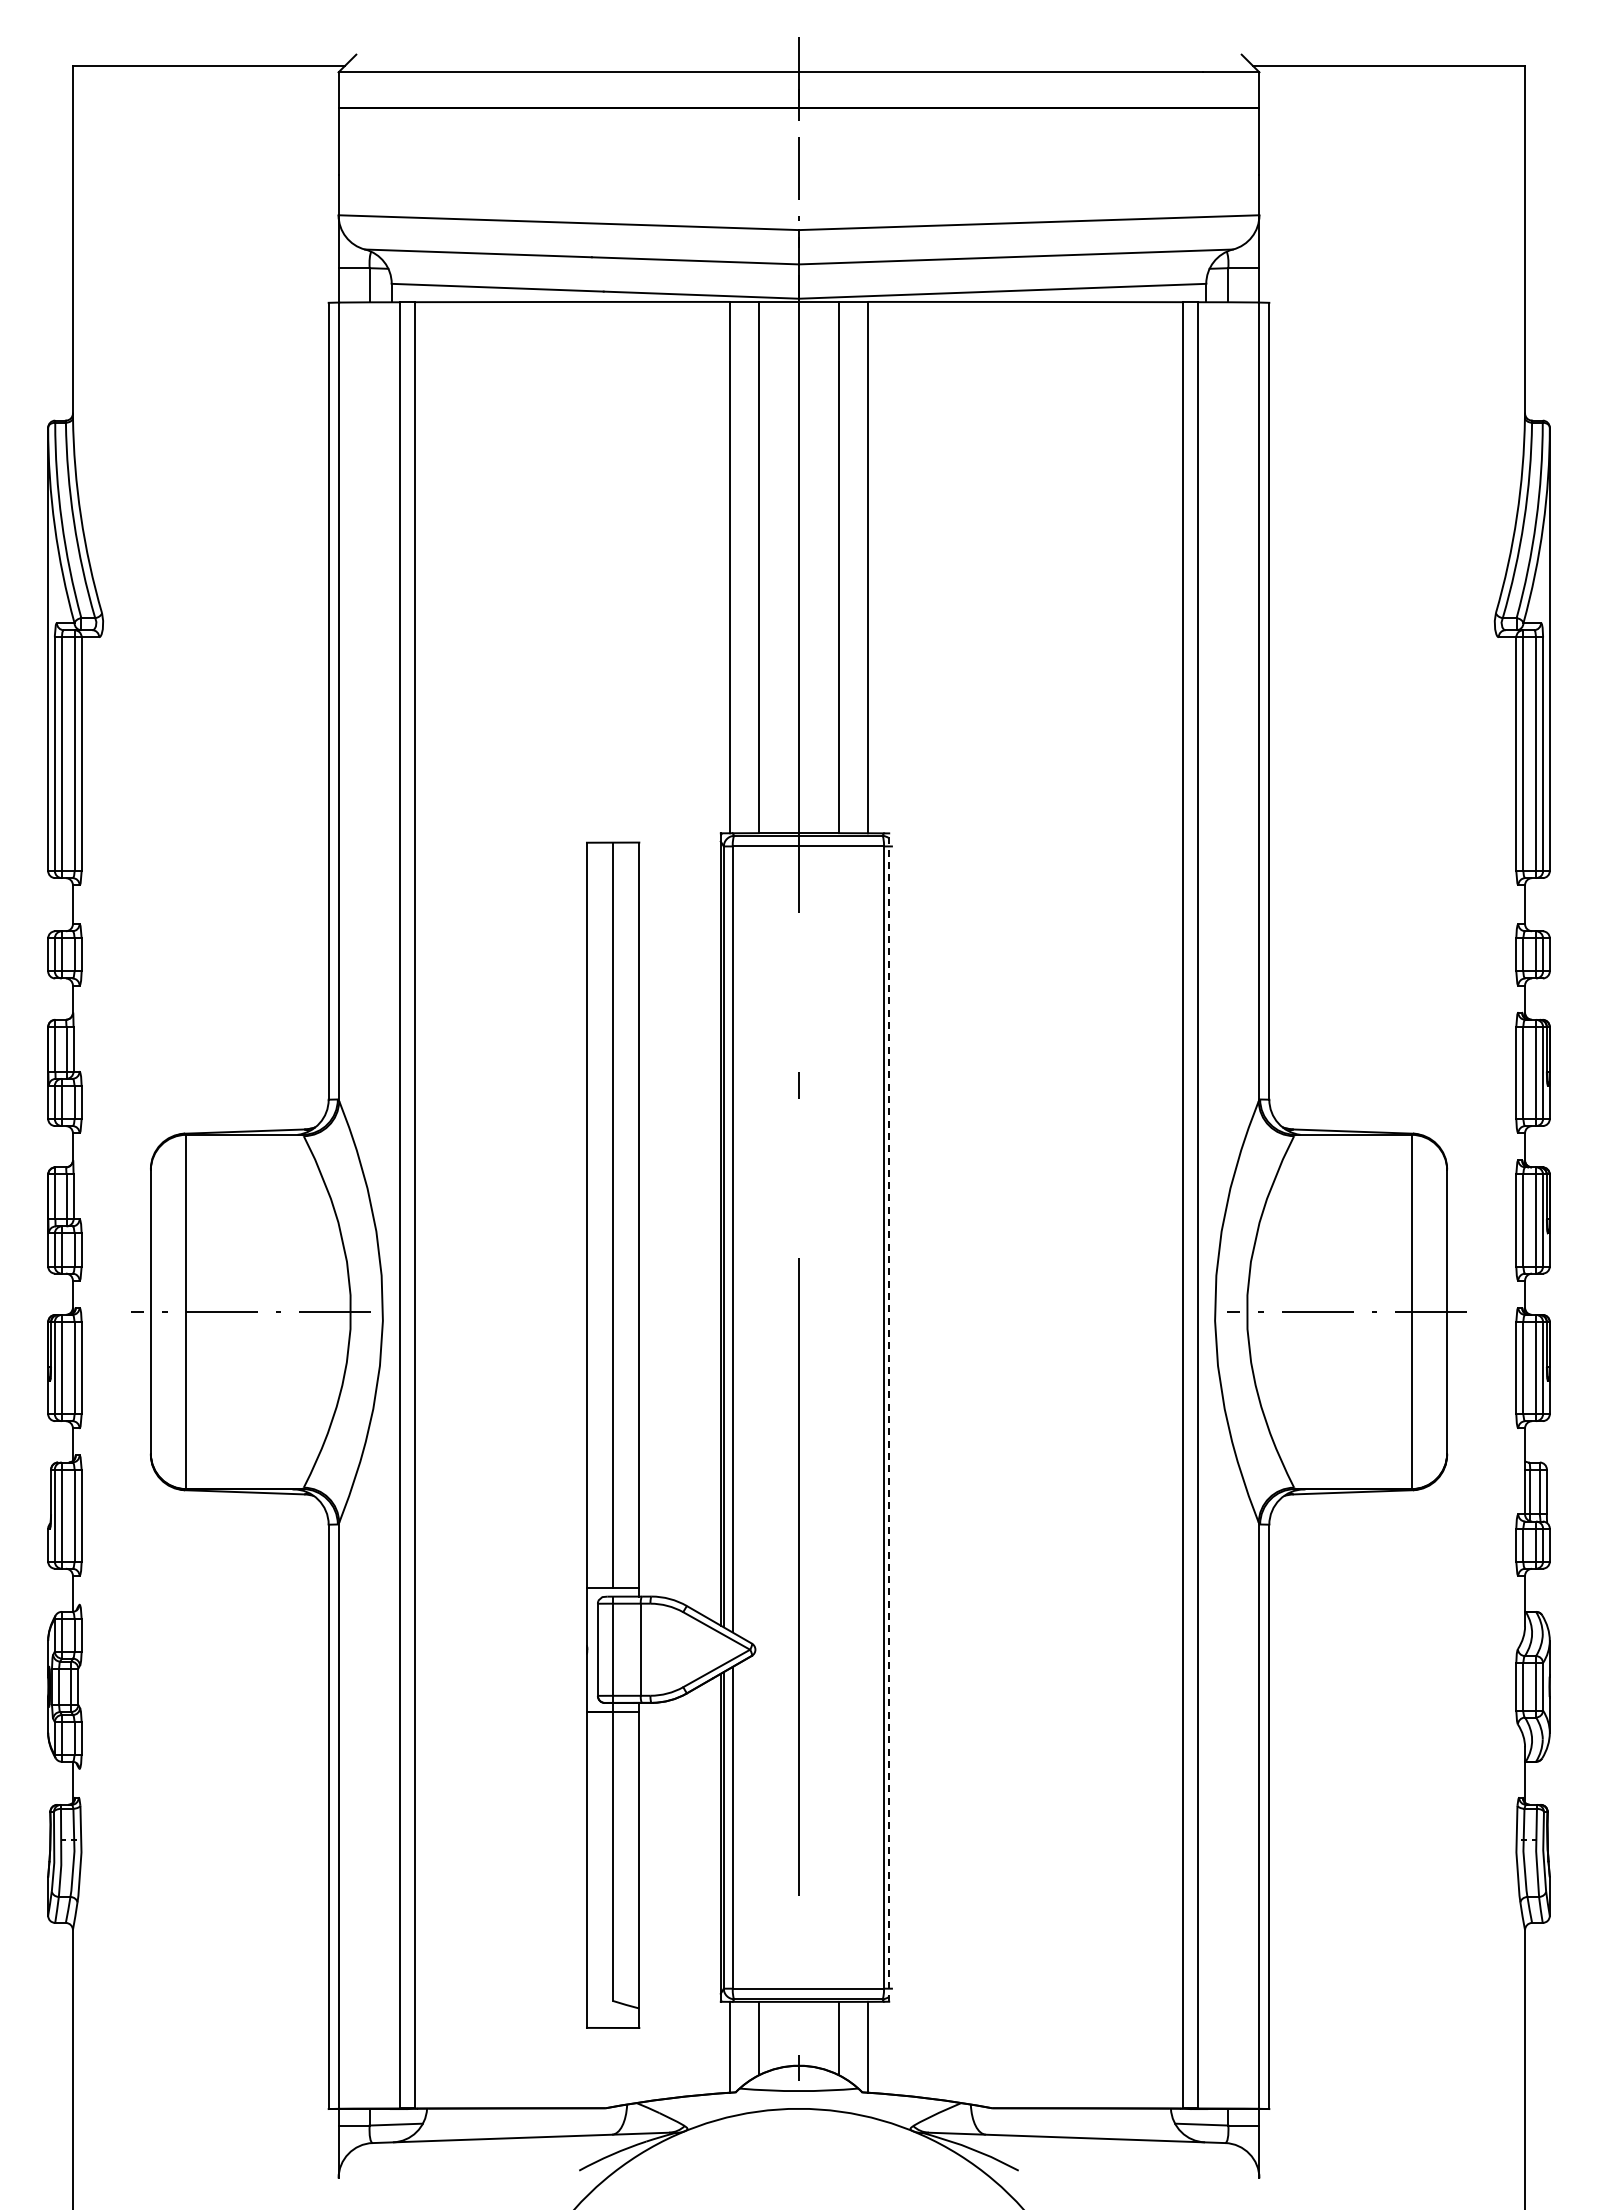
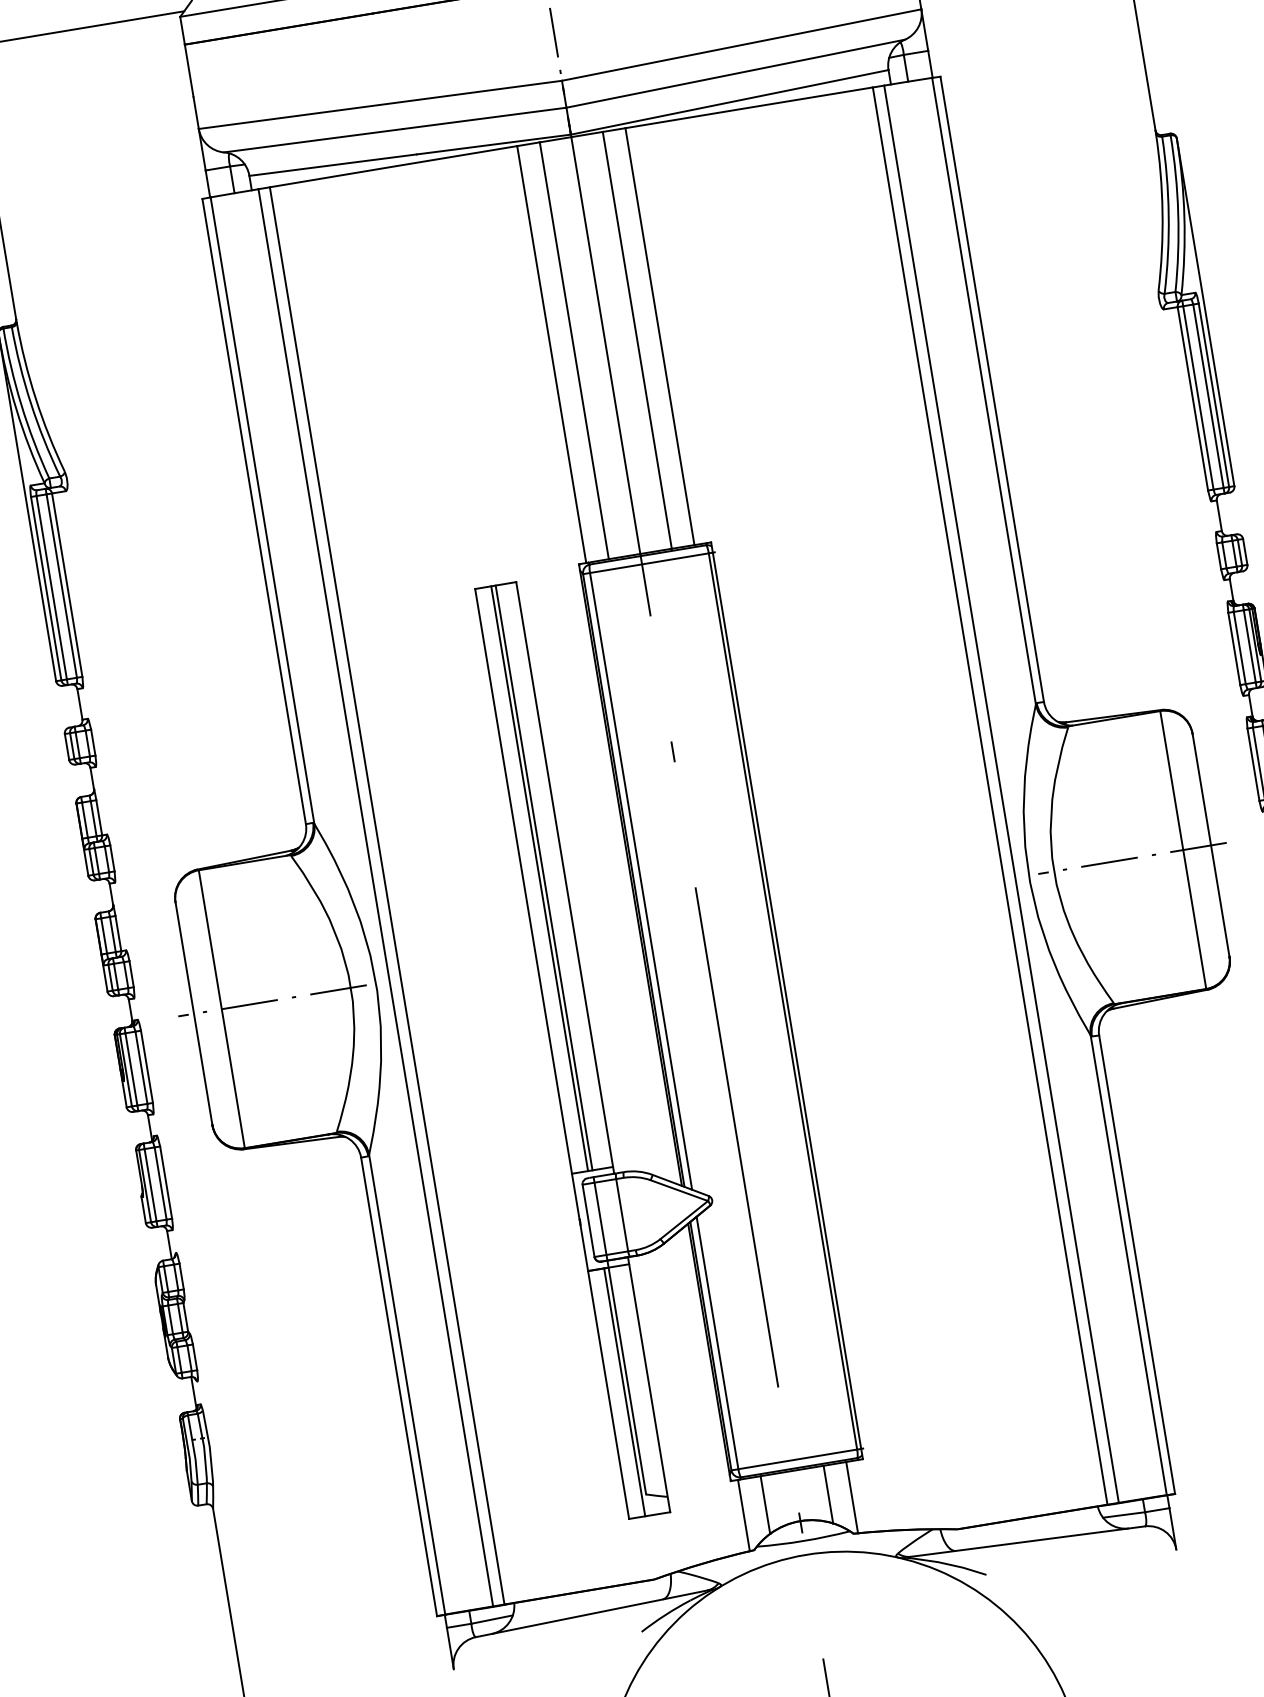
line: (607, 1214) -> (539, 878), added
line: (889, 1417) -> (787, 1000), dashed -> solid
line: (607, 1869) -> (624, 1391), added

